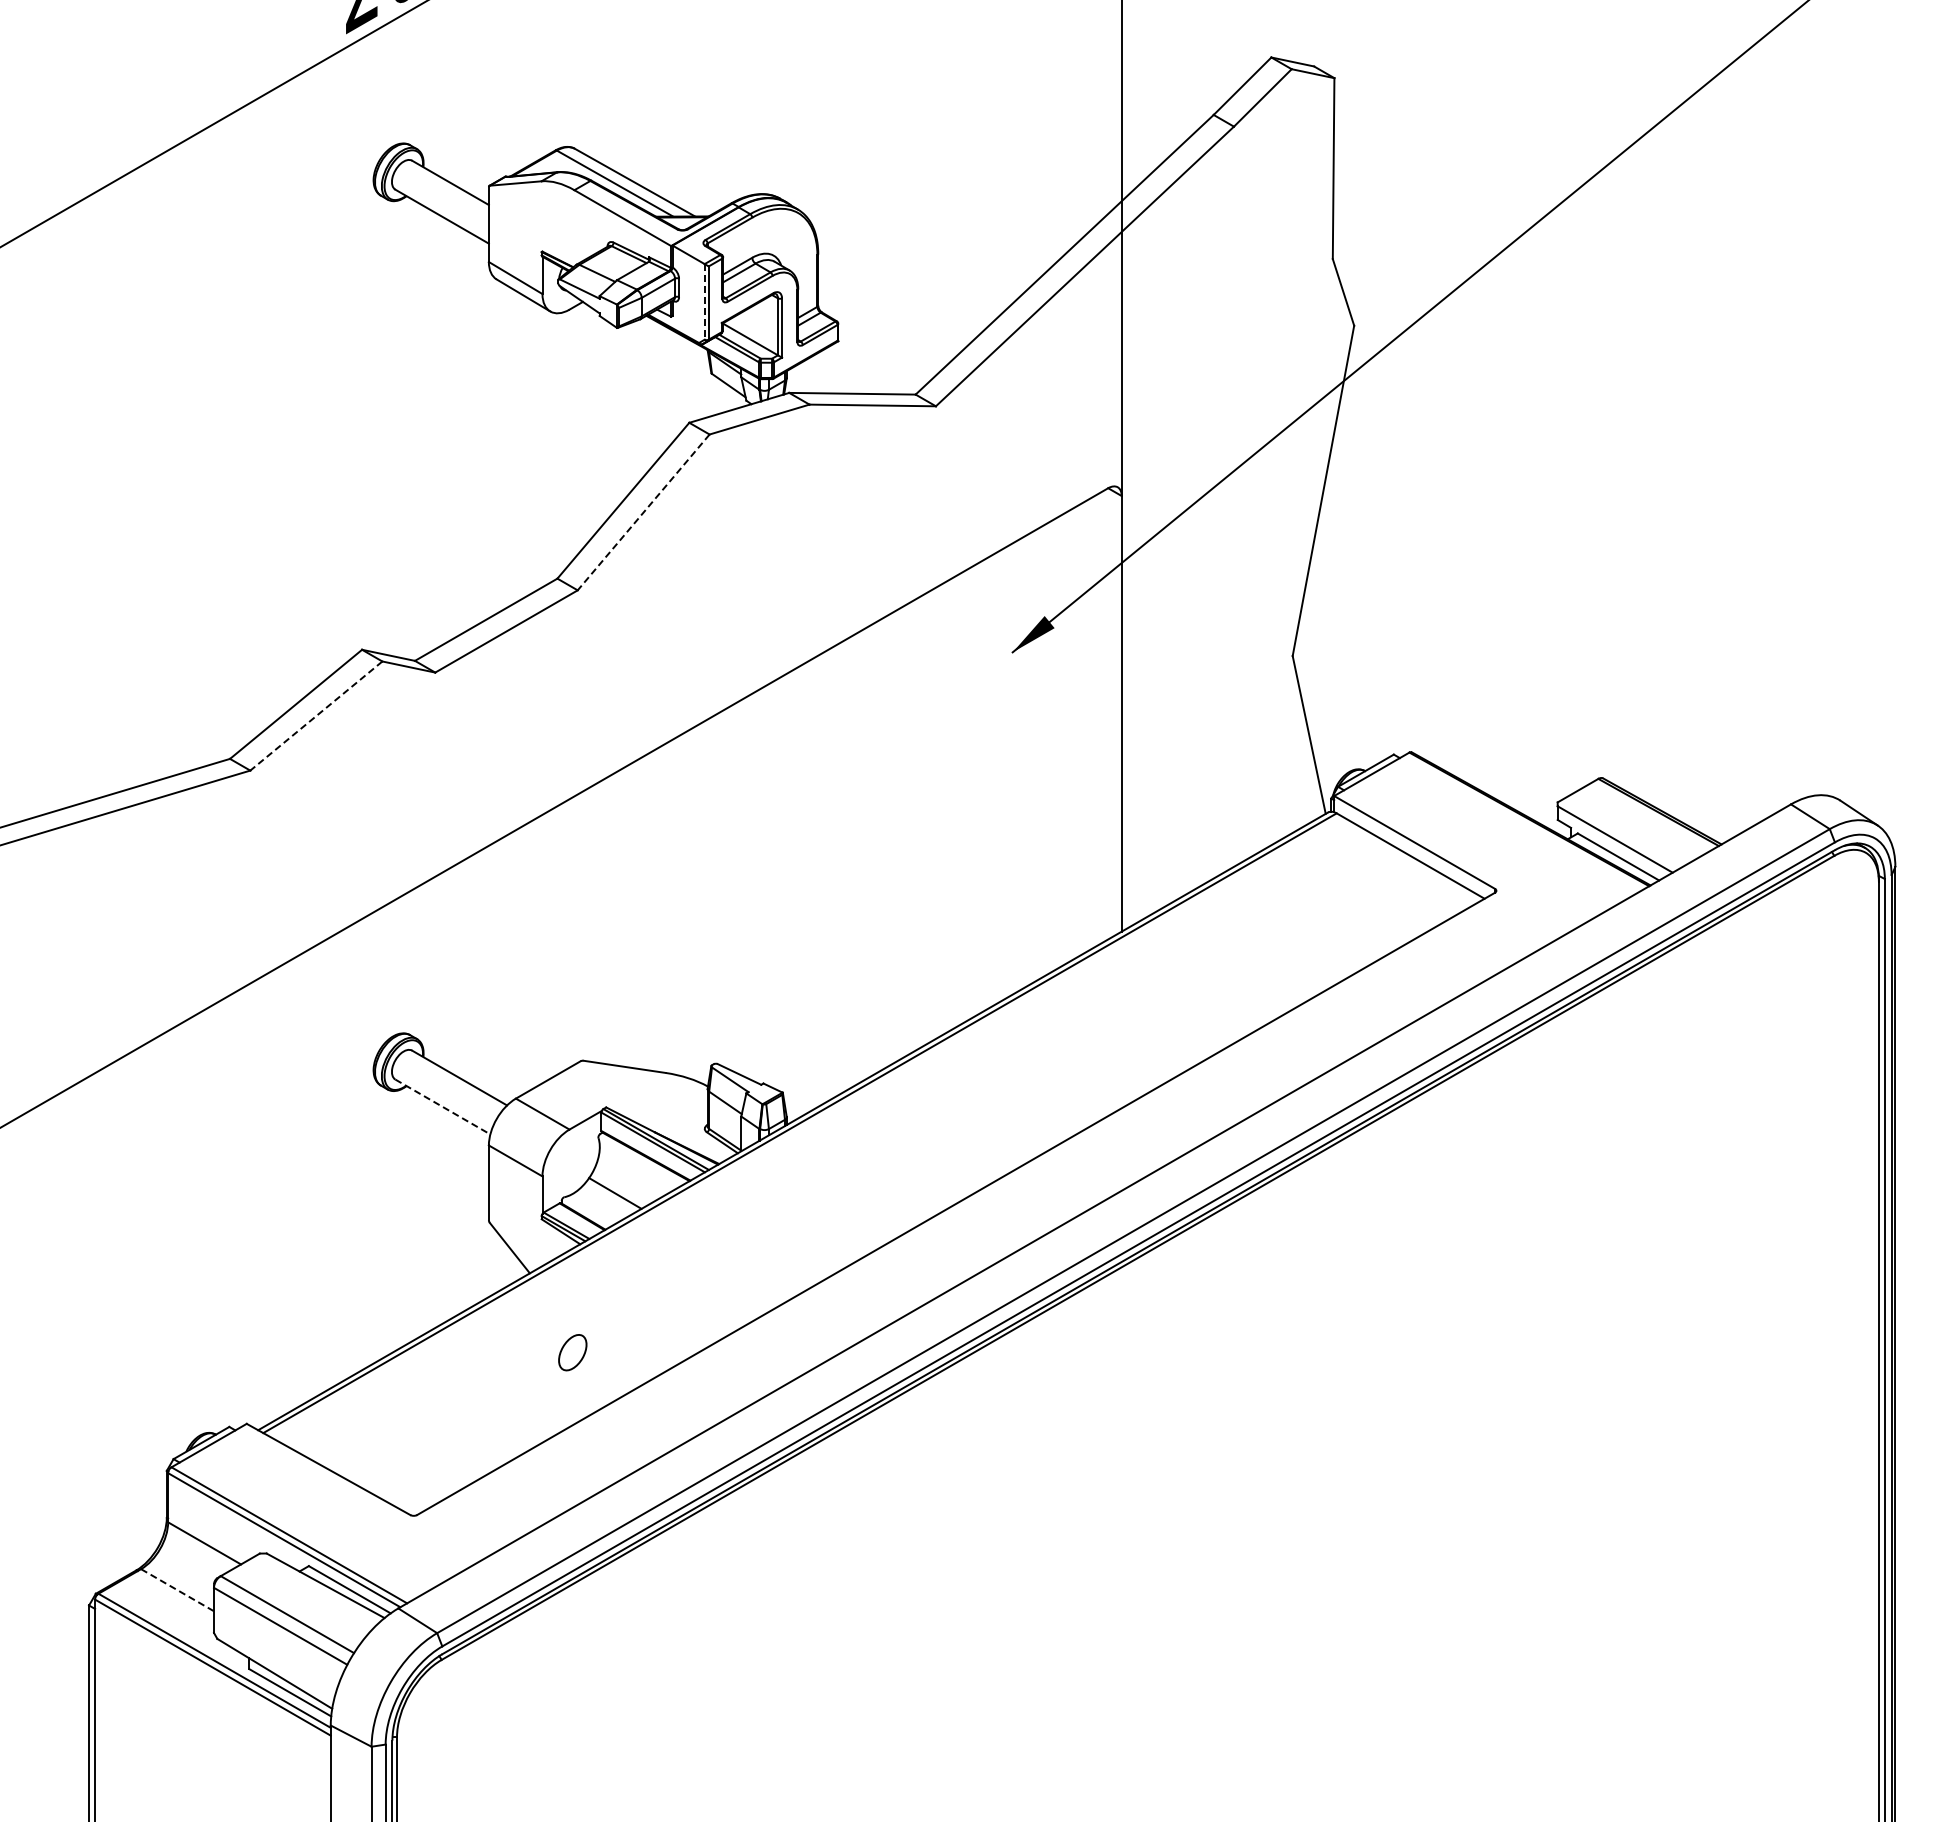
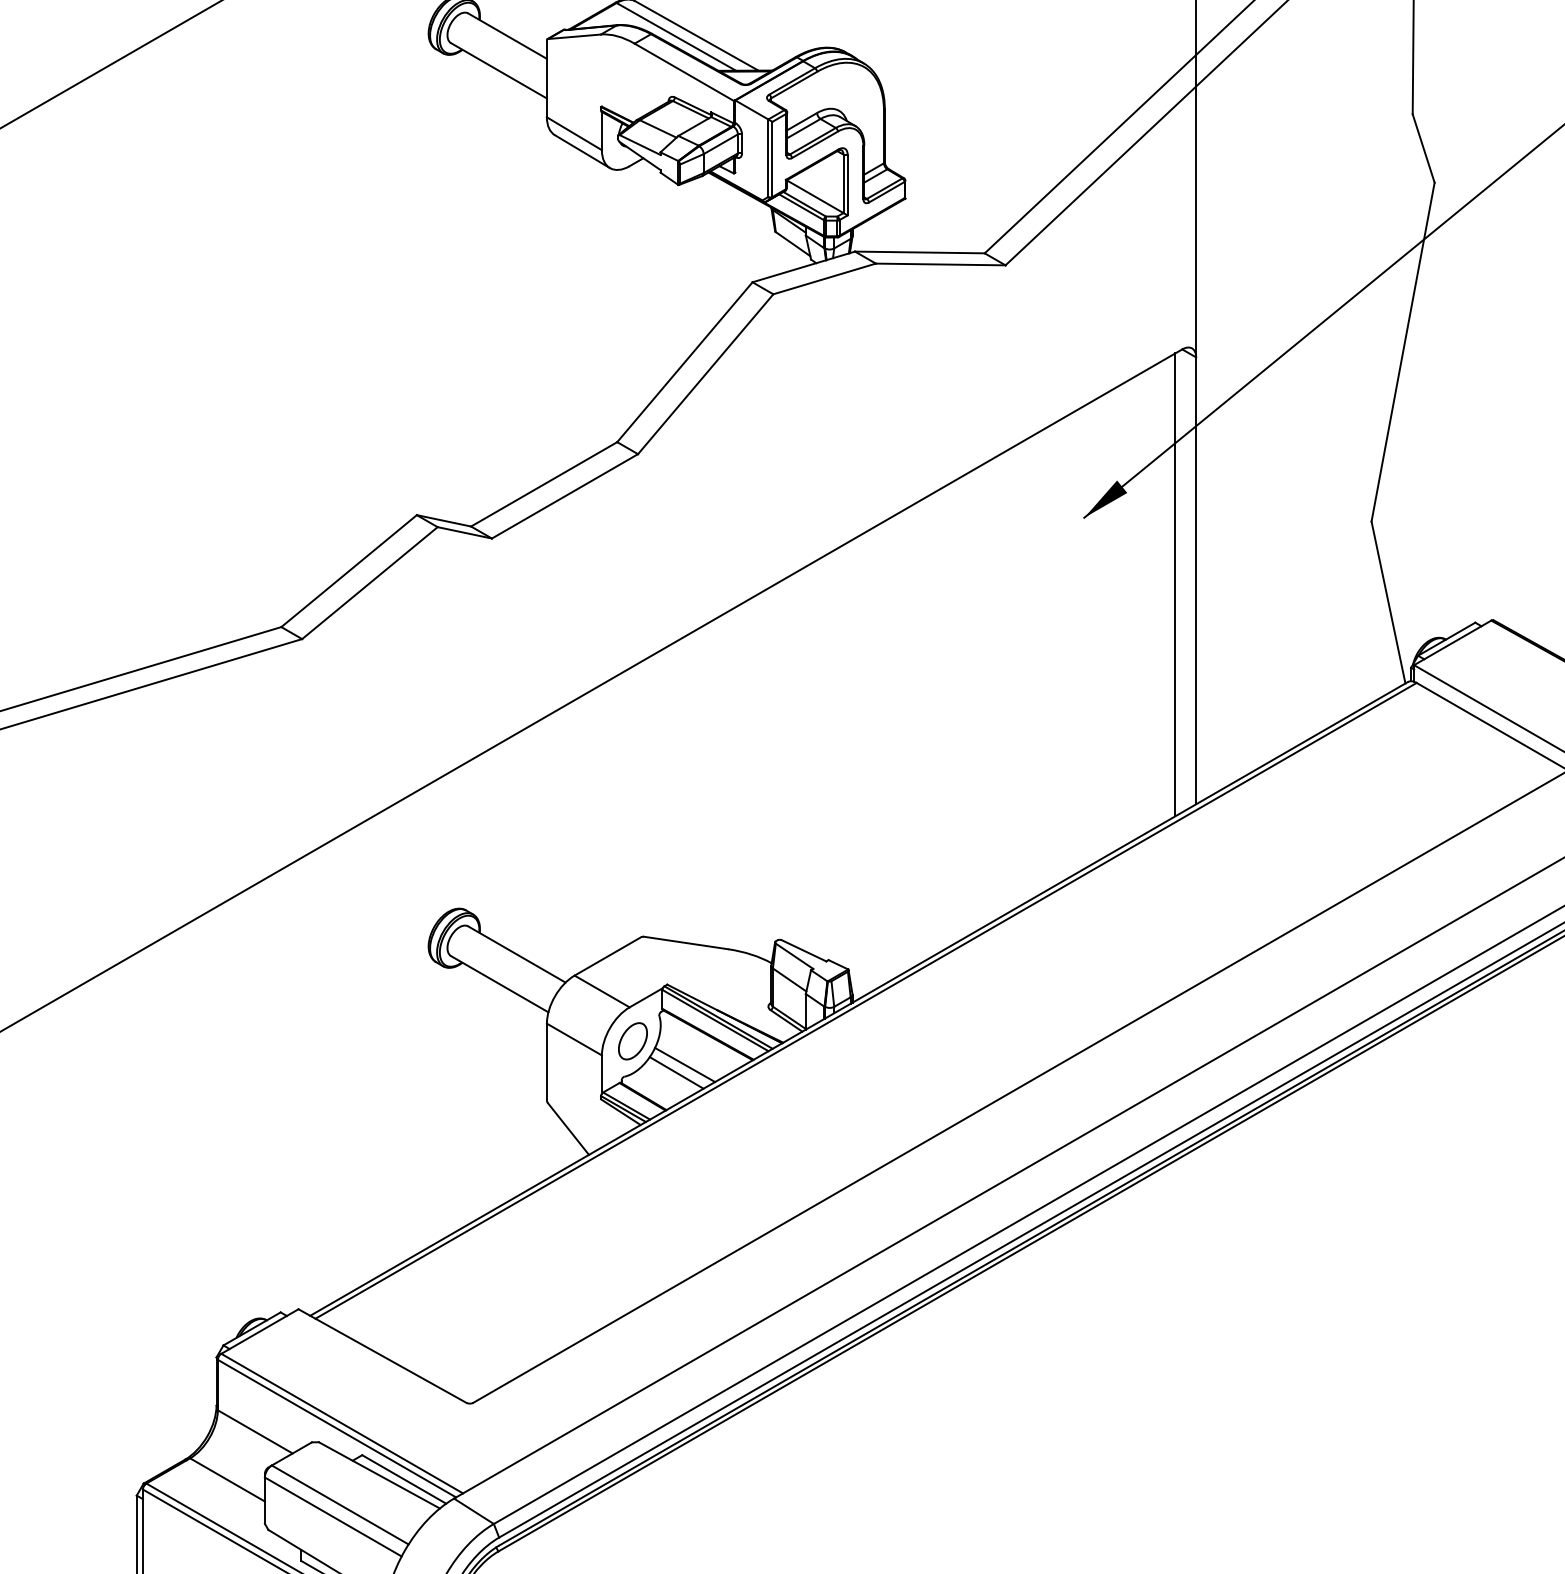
line: (704, 301) -> (768, 157), dashed -> solid
line: (643, 512) -> (705, 374), dashed -> solid
line: (316, 716) -> (370, 583), dashed -> solid
line: (1101, 717) -> (1175, 584), added
line: (442, 1107) -> (499, 984), dashed -> solid
line: (623, 1185) -> (685, 1064), added
part: (572, 1352) -> (632, 1041), moved
line: (177, 1590) -> (227, 1480), dashed -> solid

